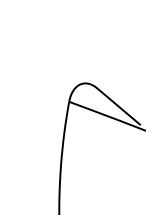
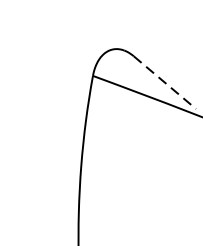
line: (118, 106) -> (164, 82), solid -> dashed

